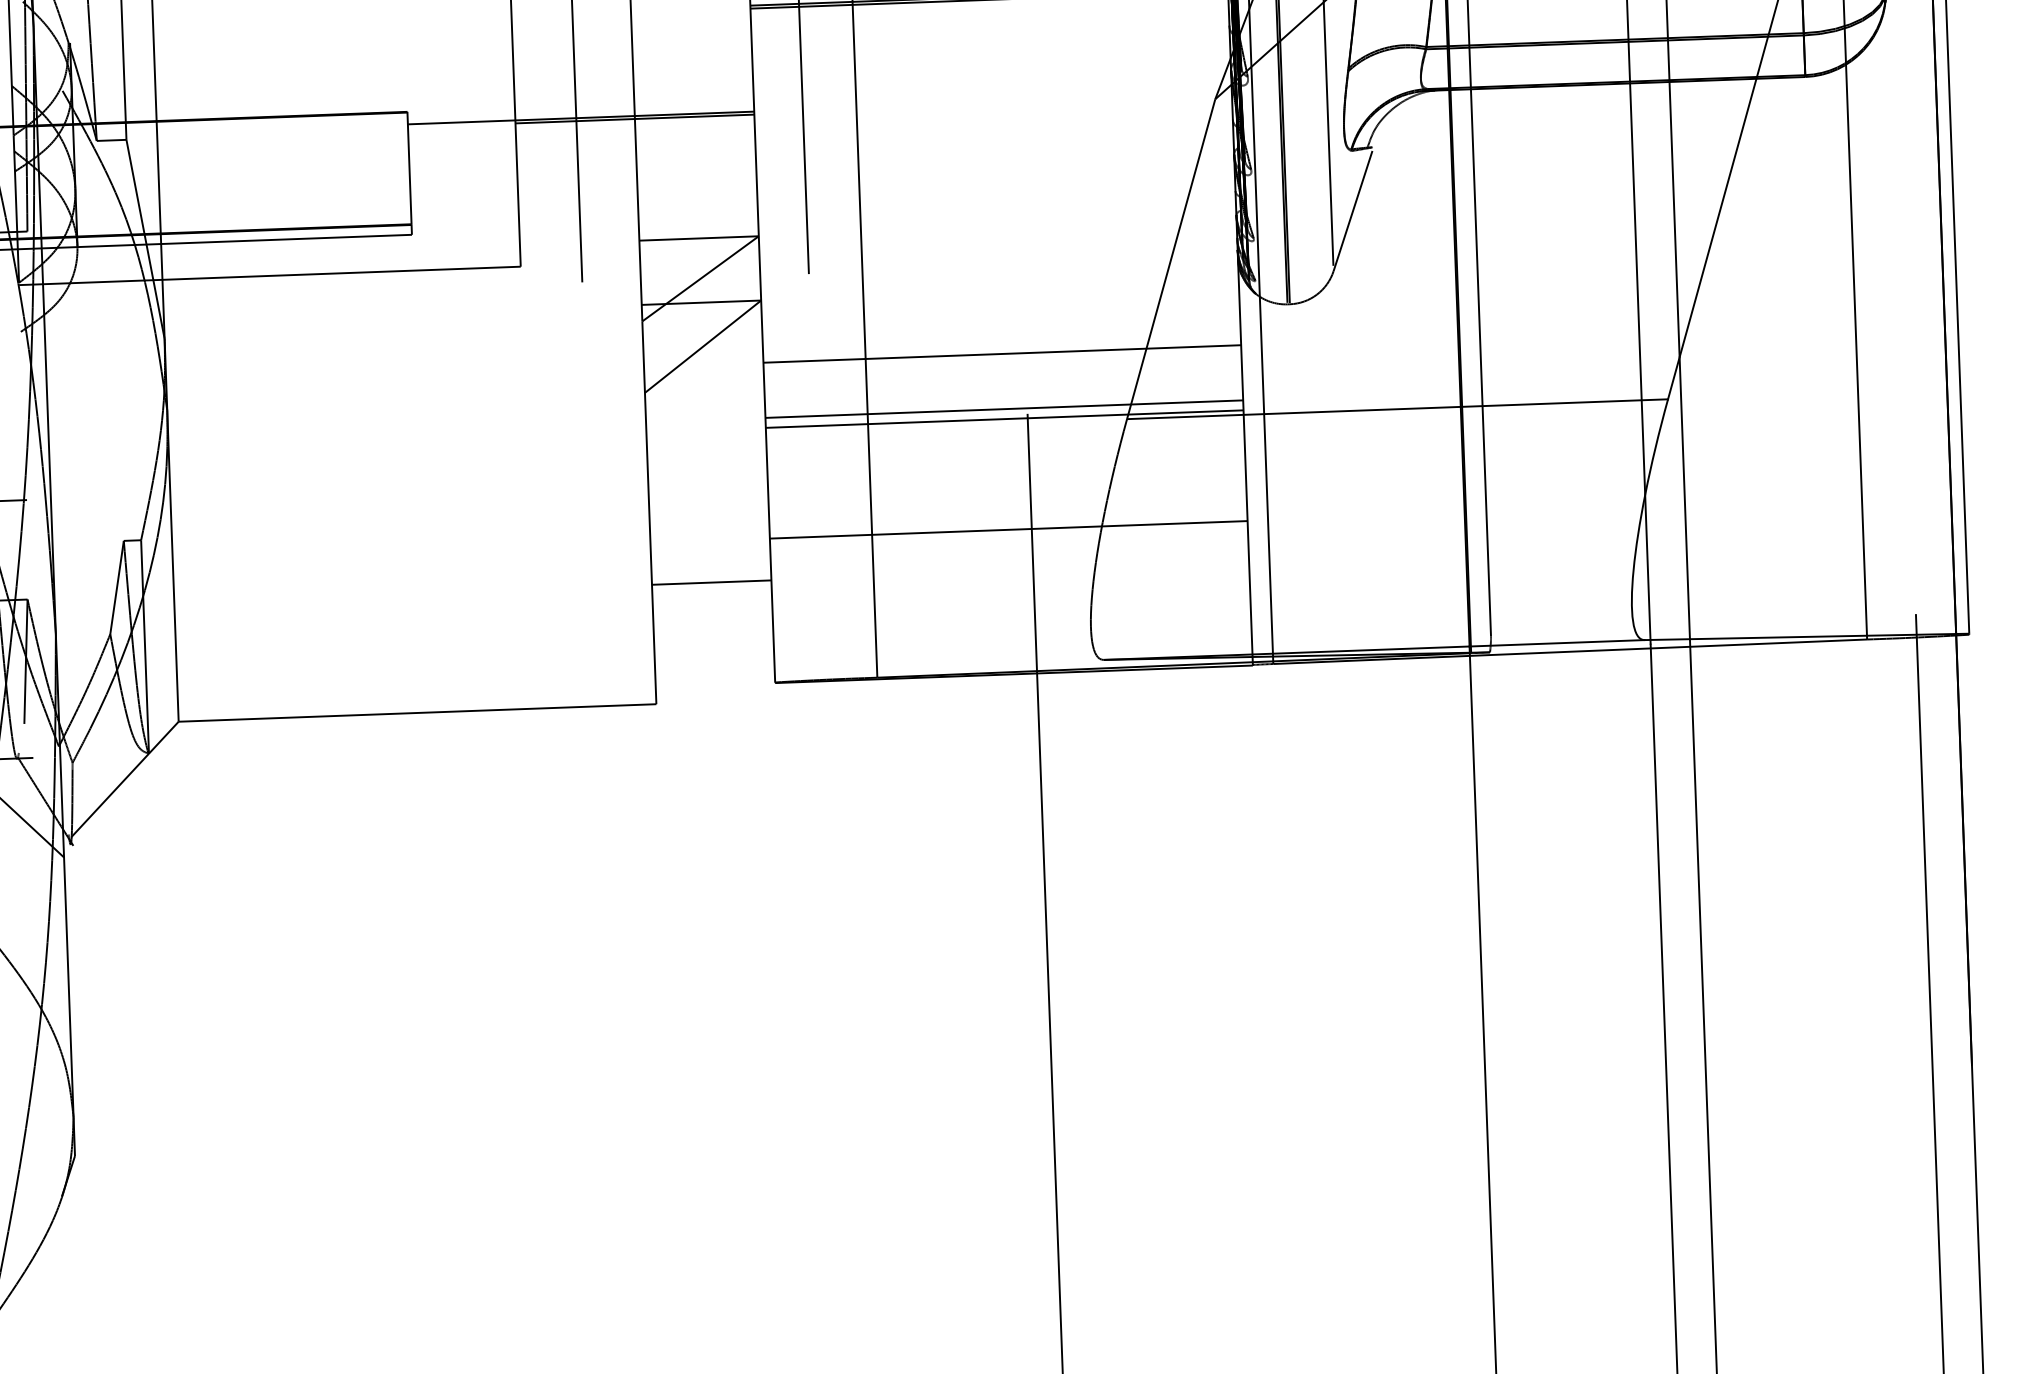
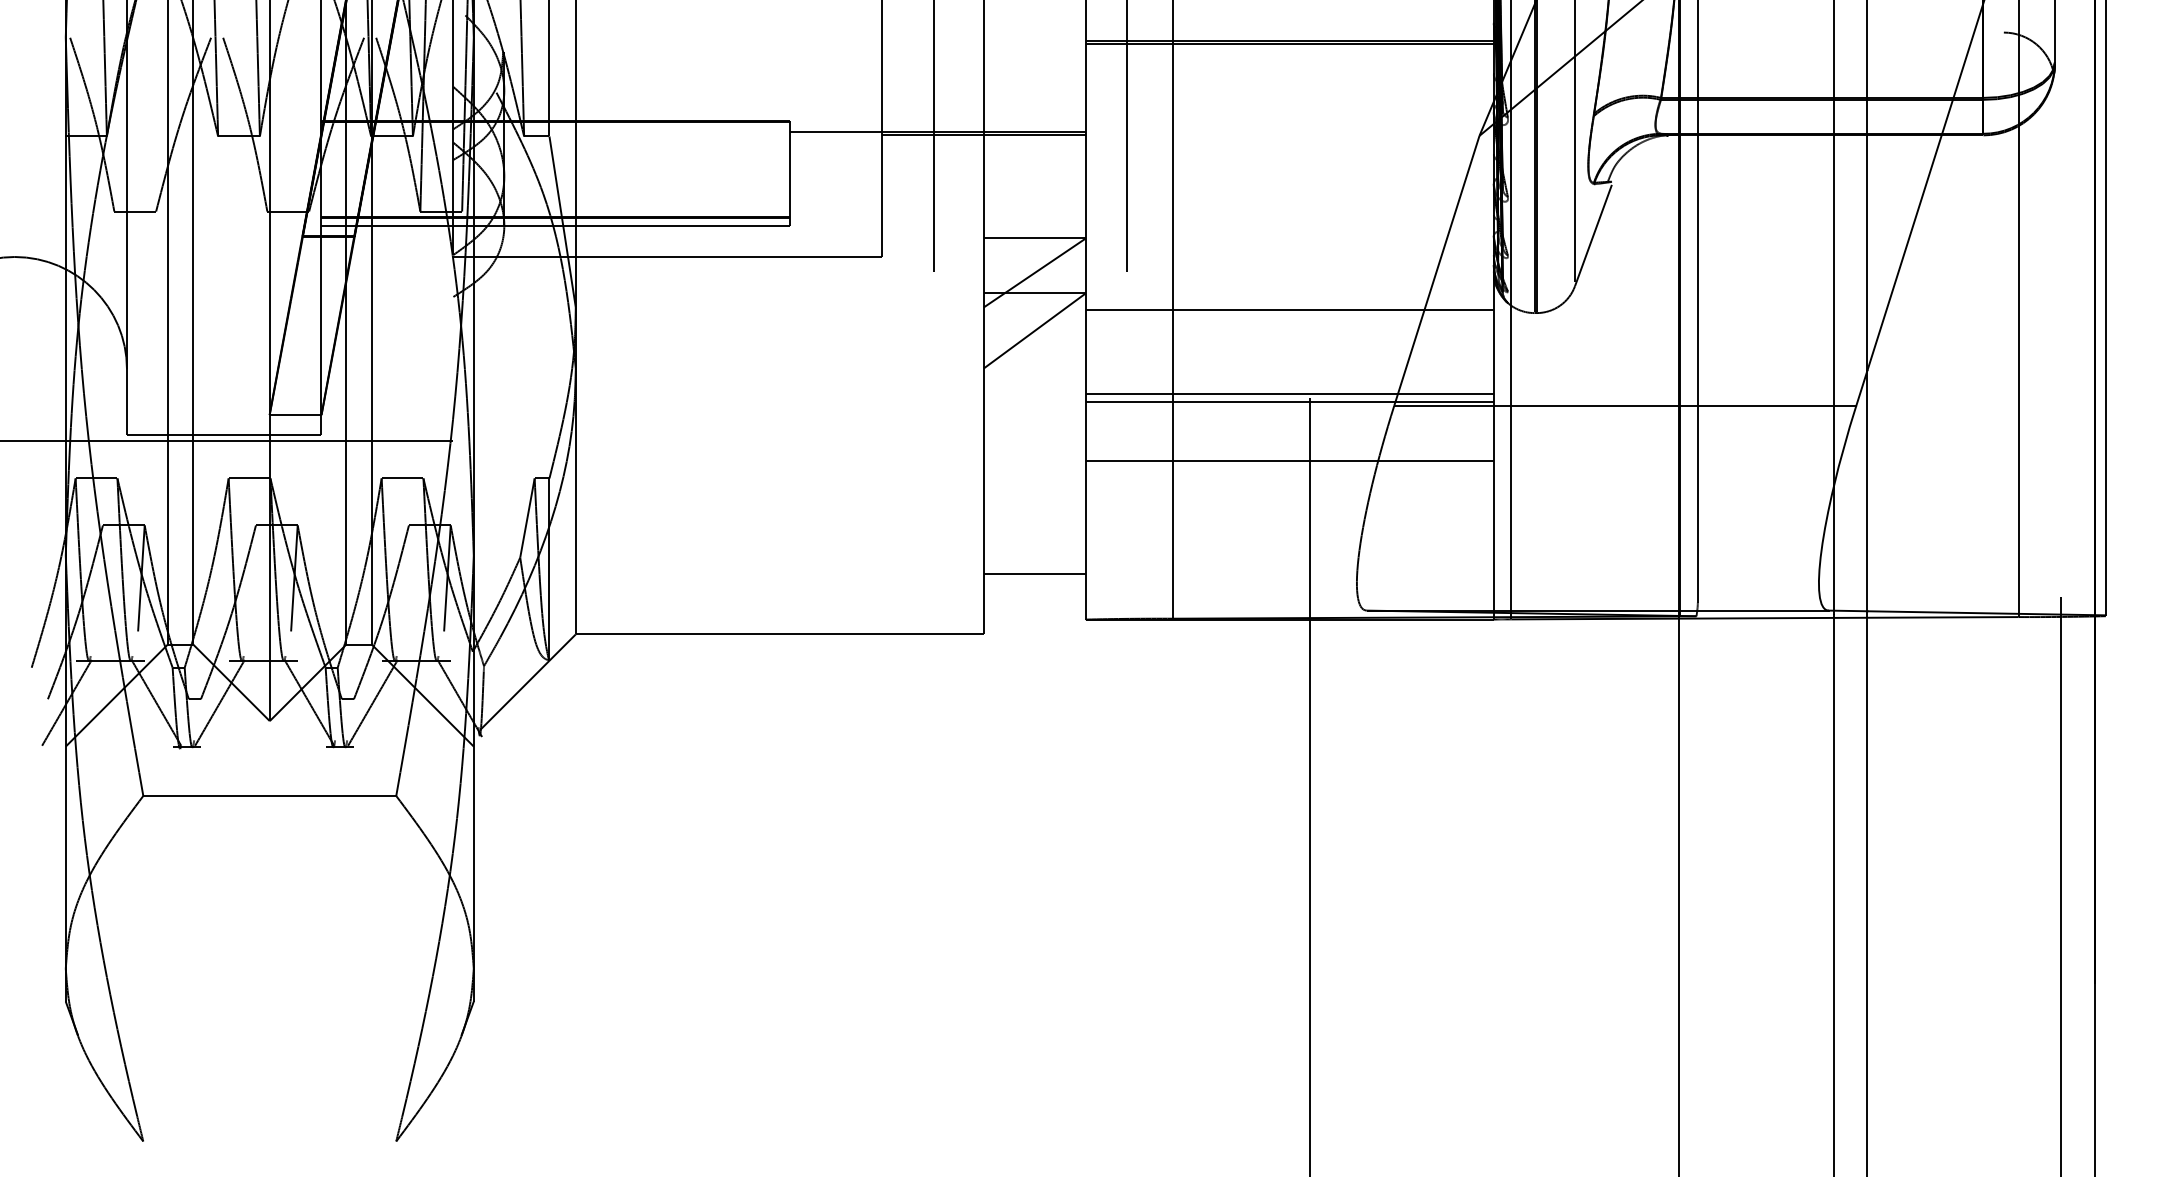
line: (1001, 354) -> (1289, 310), moved
line: (1008, 529) -> (1289, 460), moved
line: (711, 582) -> (1034, 574), moved

